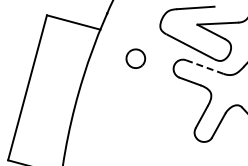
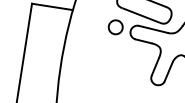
part: (135, 58) -> (115, 27), moved
line: (204, 67) -> (153, 29), dashed -> solid

